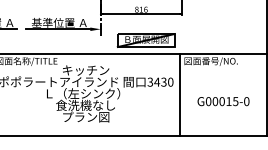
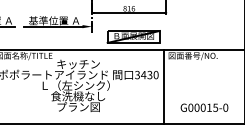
text: (223, 101) -> (204, 107), moved

